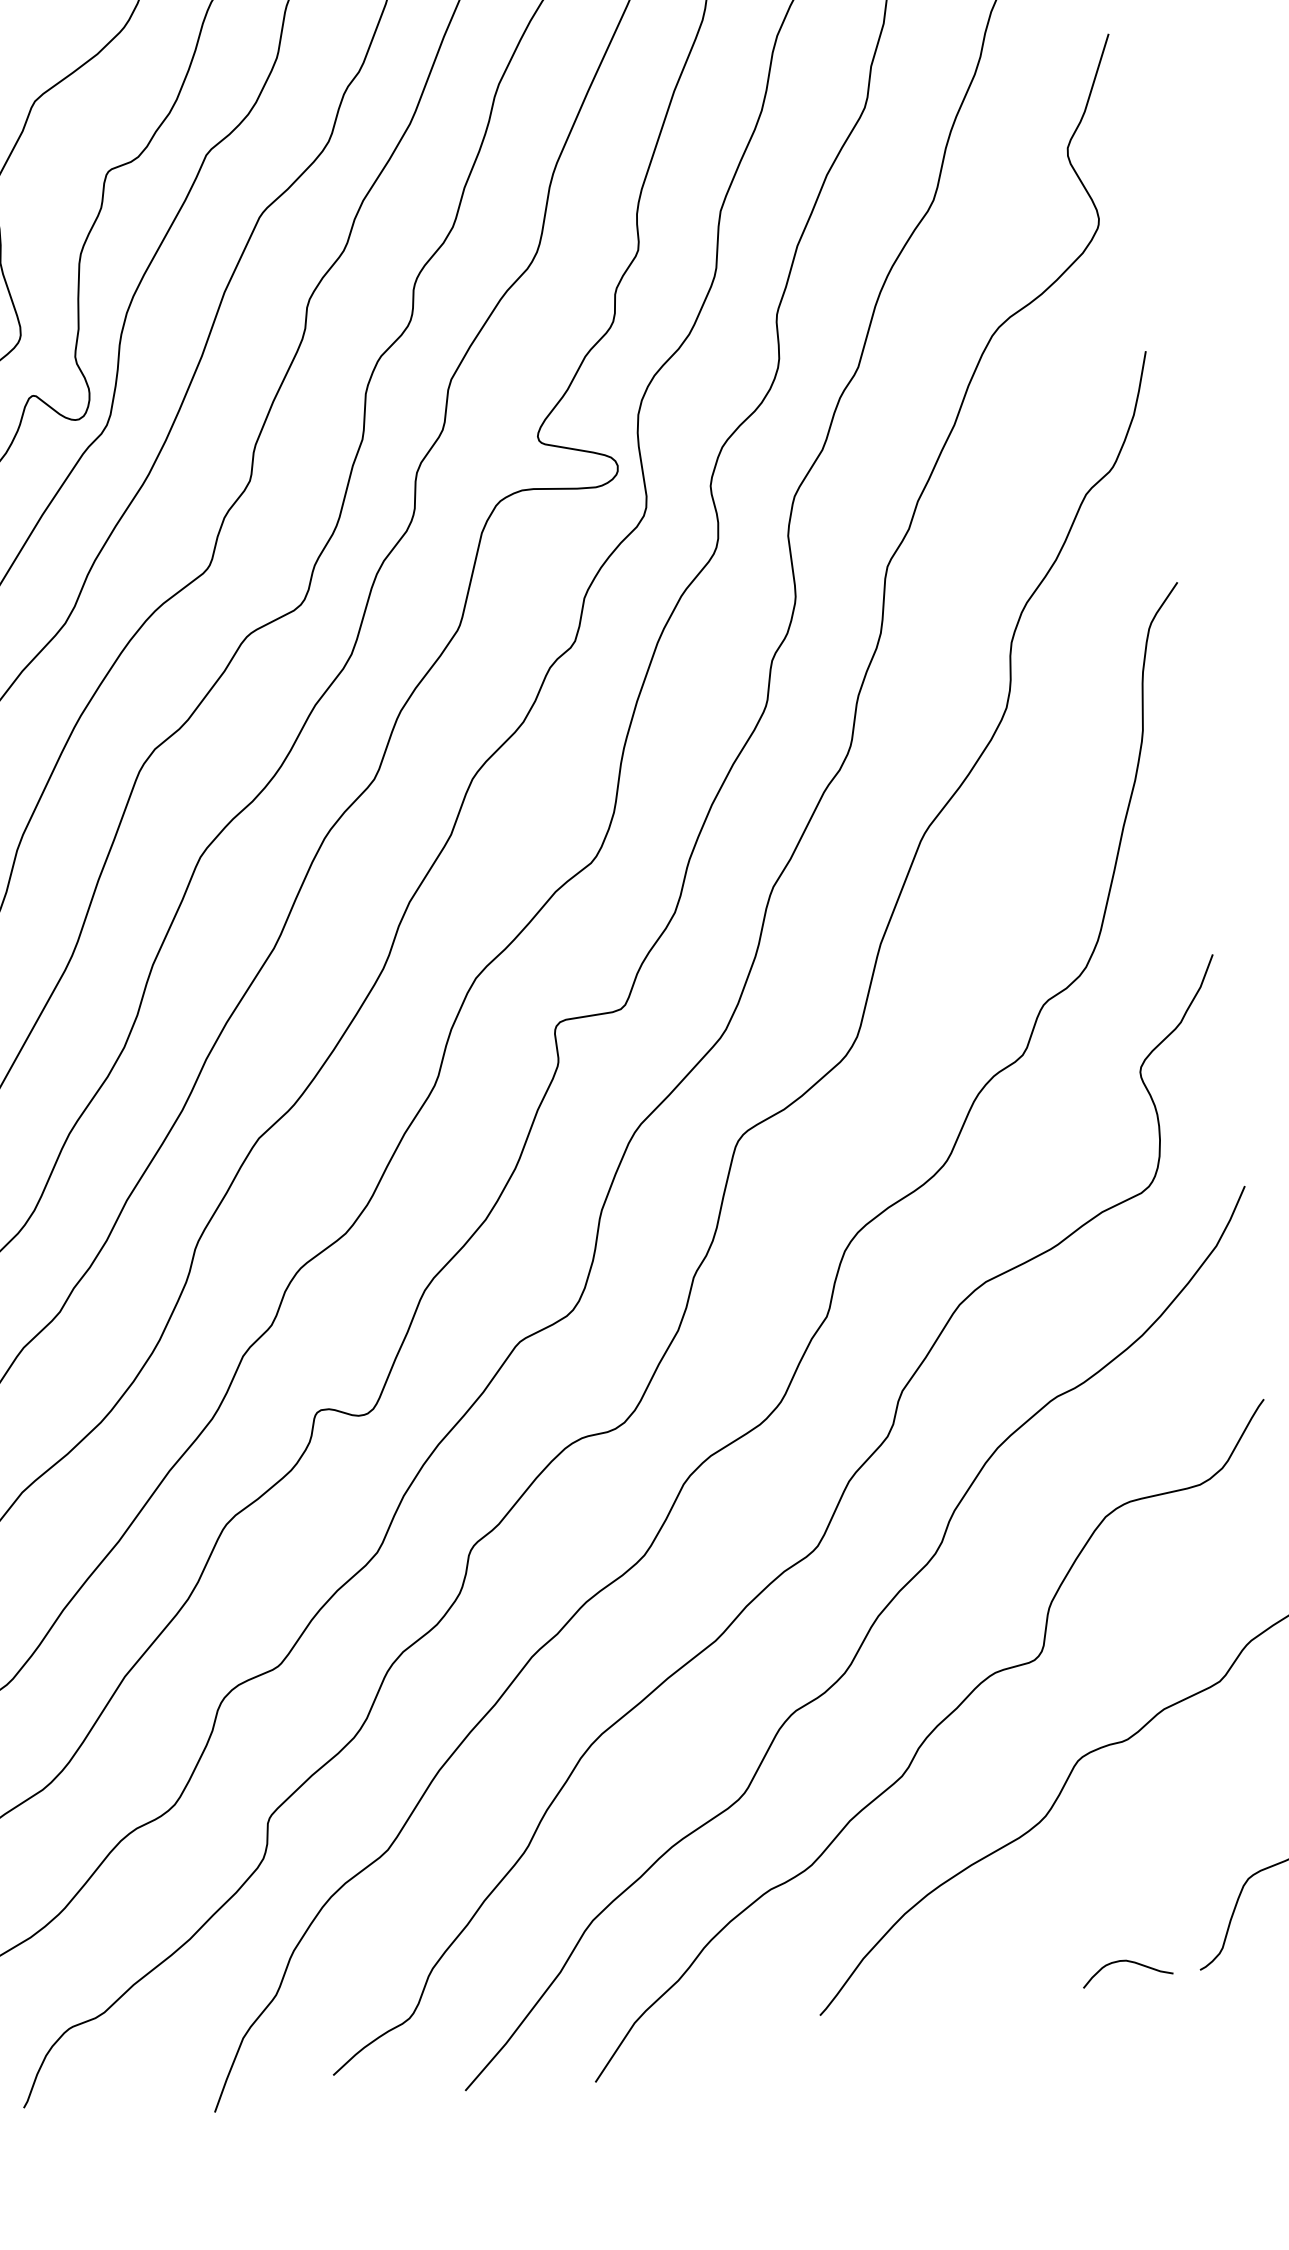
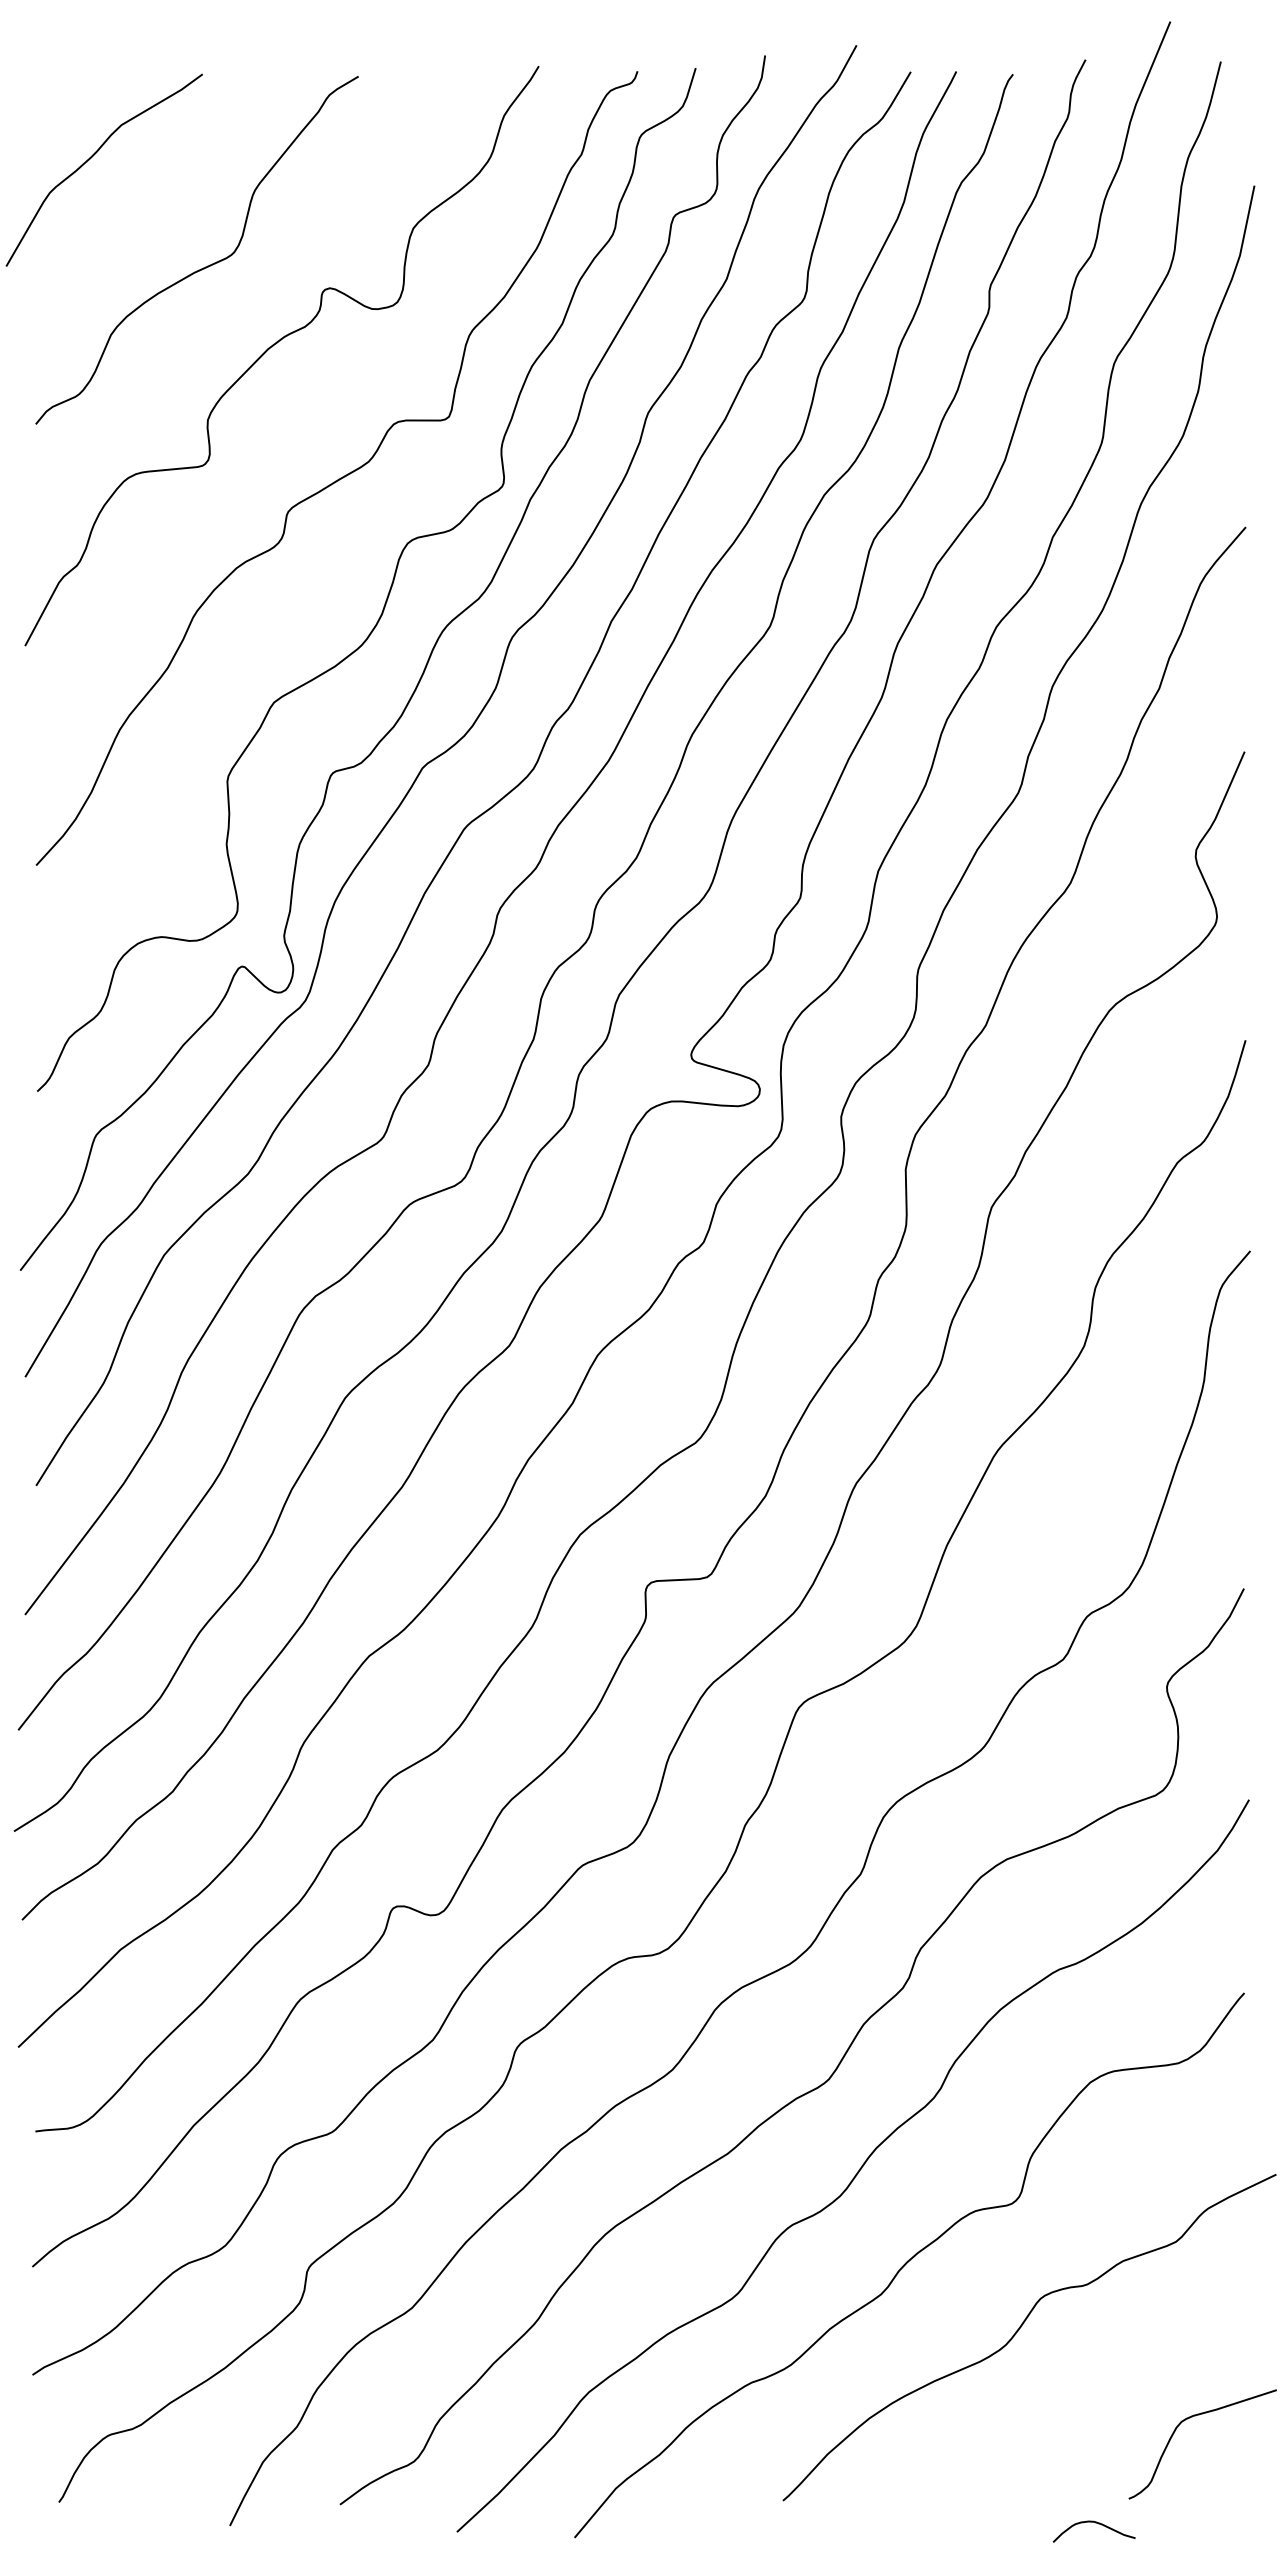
curve: (1127, 1962) -> (1095, 2523), moved

